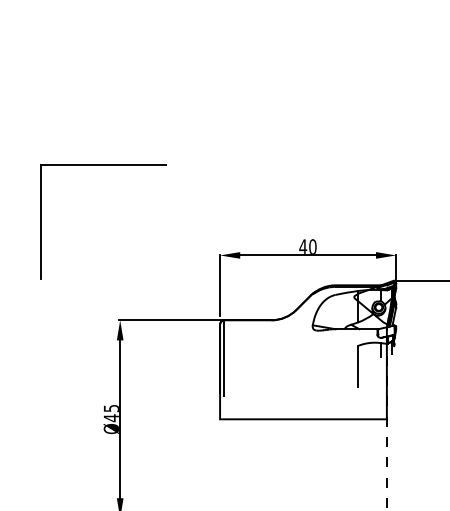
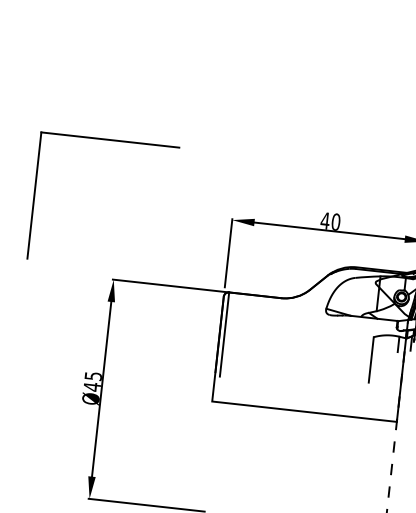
part: (103, 165) -> (110, 140), moved

